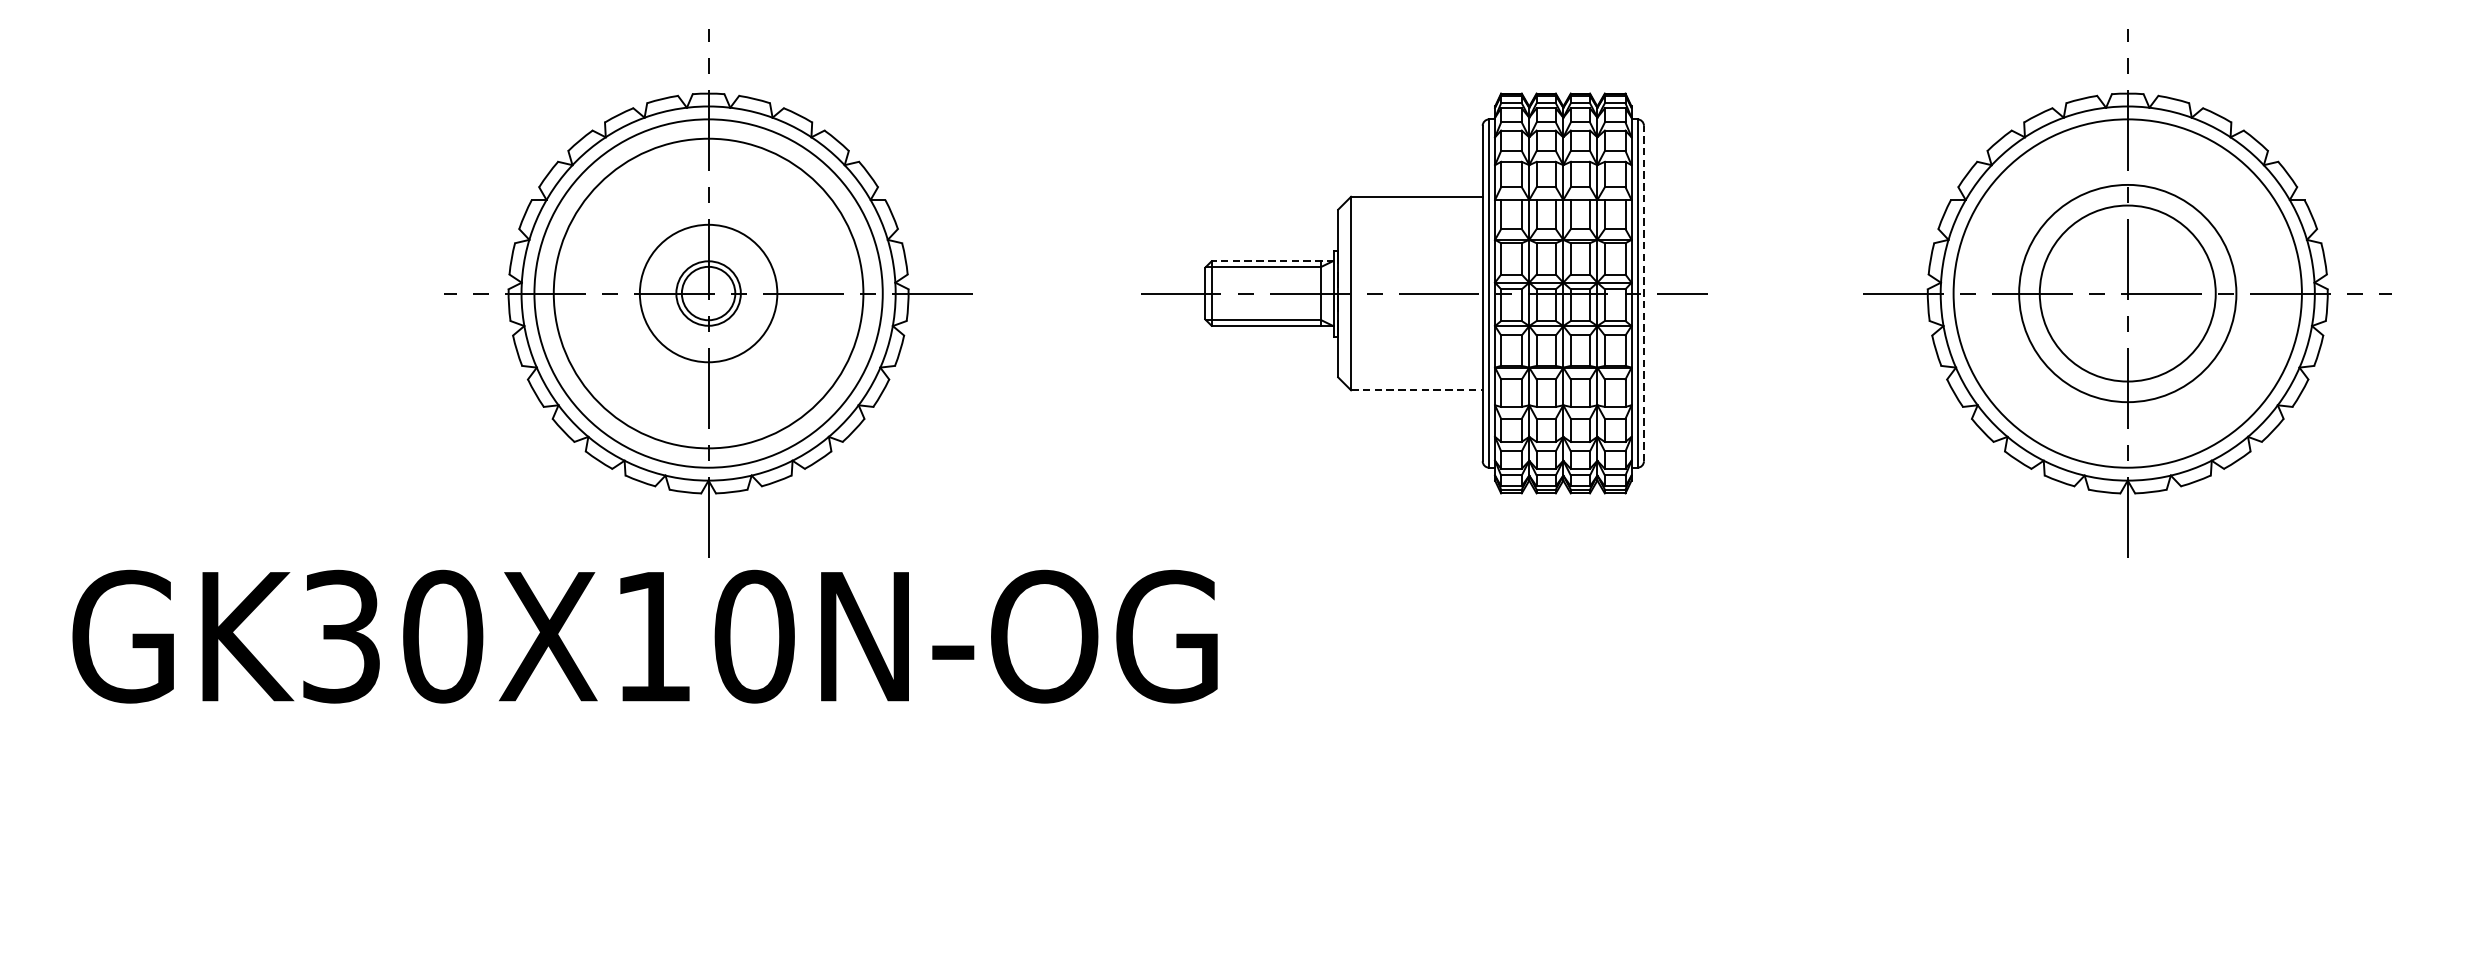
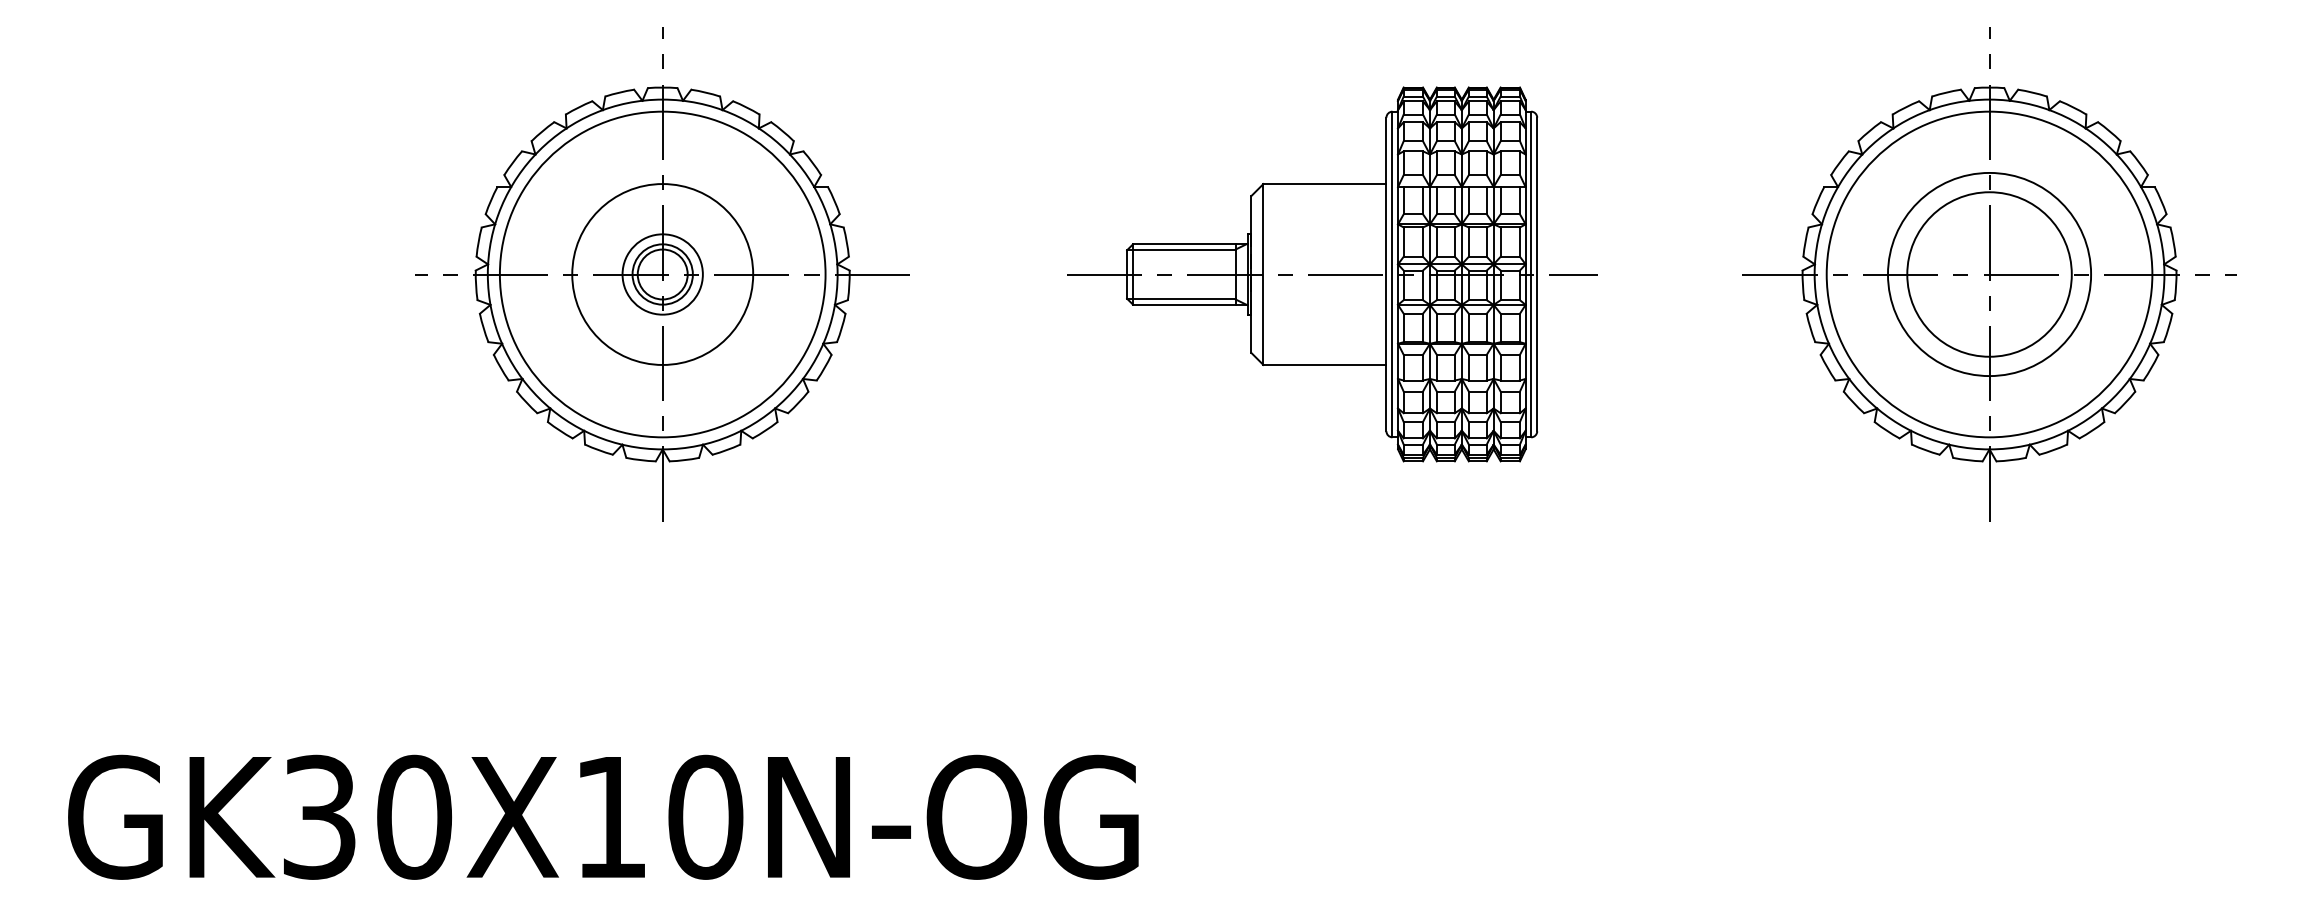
line: (1272, 261) -> (1189, 244), dashed -> solid
circle: (708, 293) -> (662, 274), size x0.62
circle: (708, 293) -> (662, 274), size x0.62
line: (1644, 293) -> (1537, 274), dashed -> solid
line: (1416, 389) -> (1324, 364), dashed -> solid
text: (645, 635) -> (603, 816), moved

